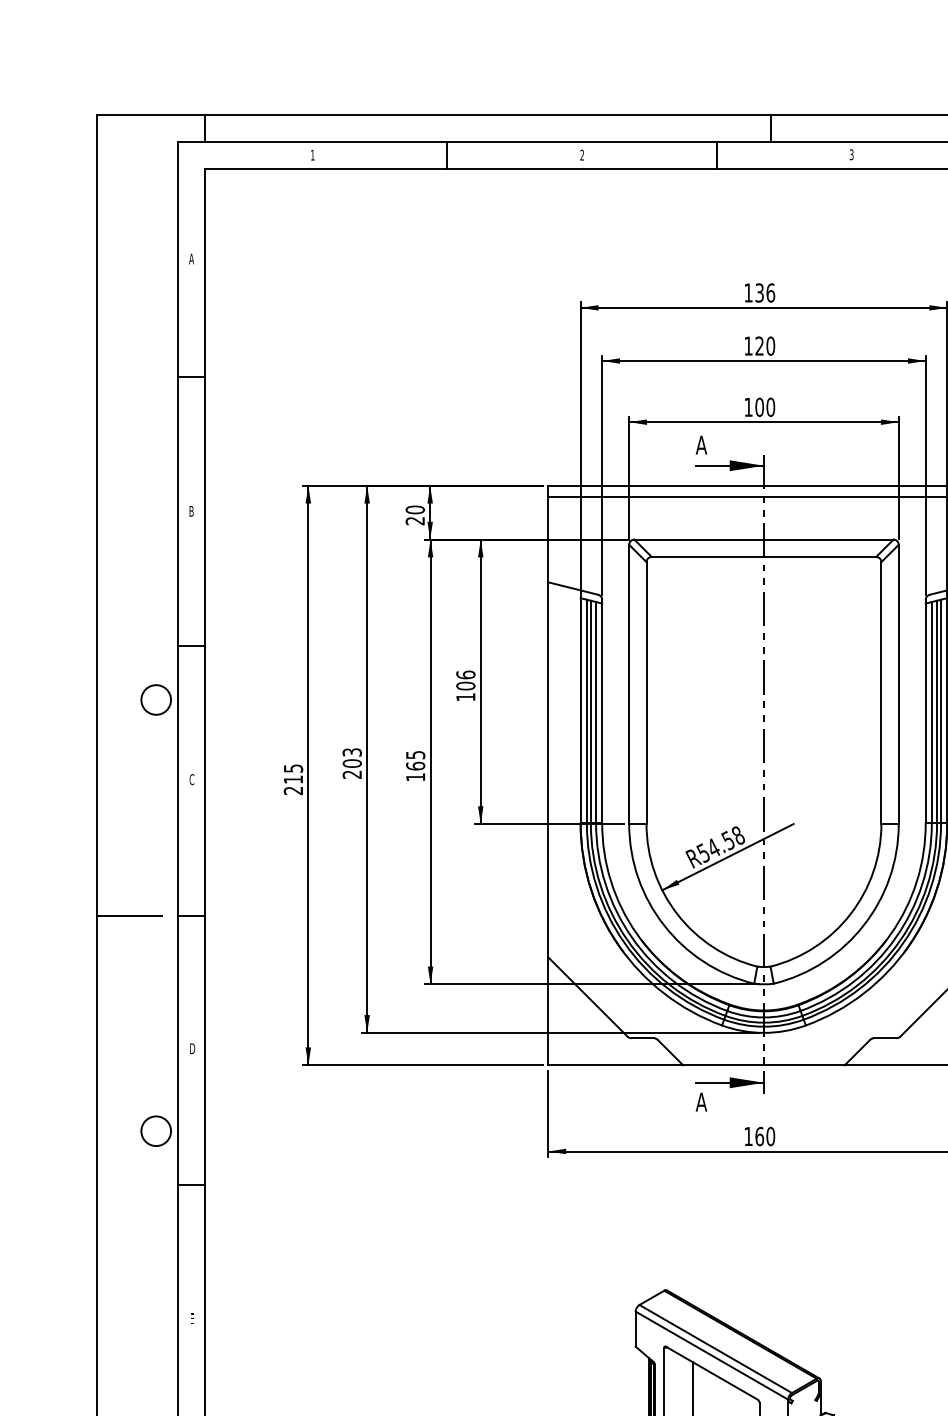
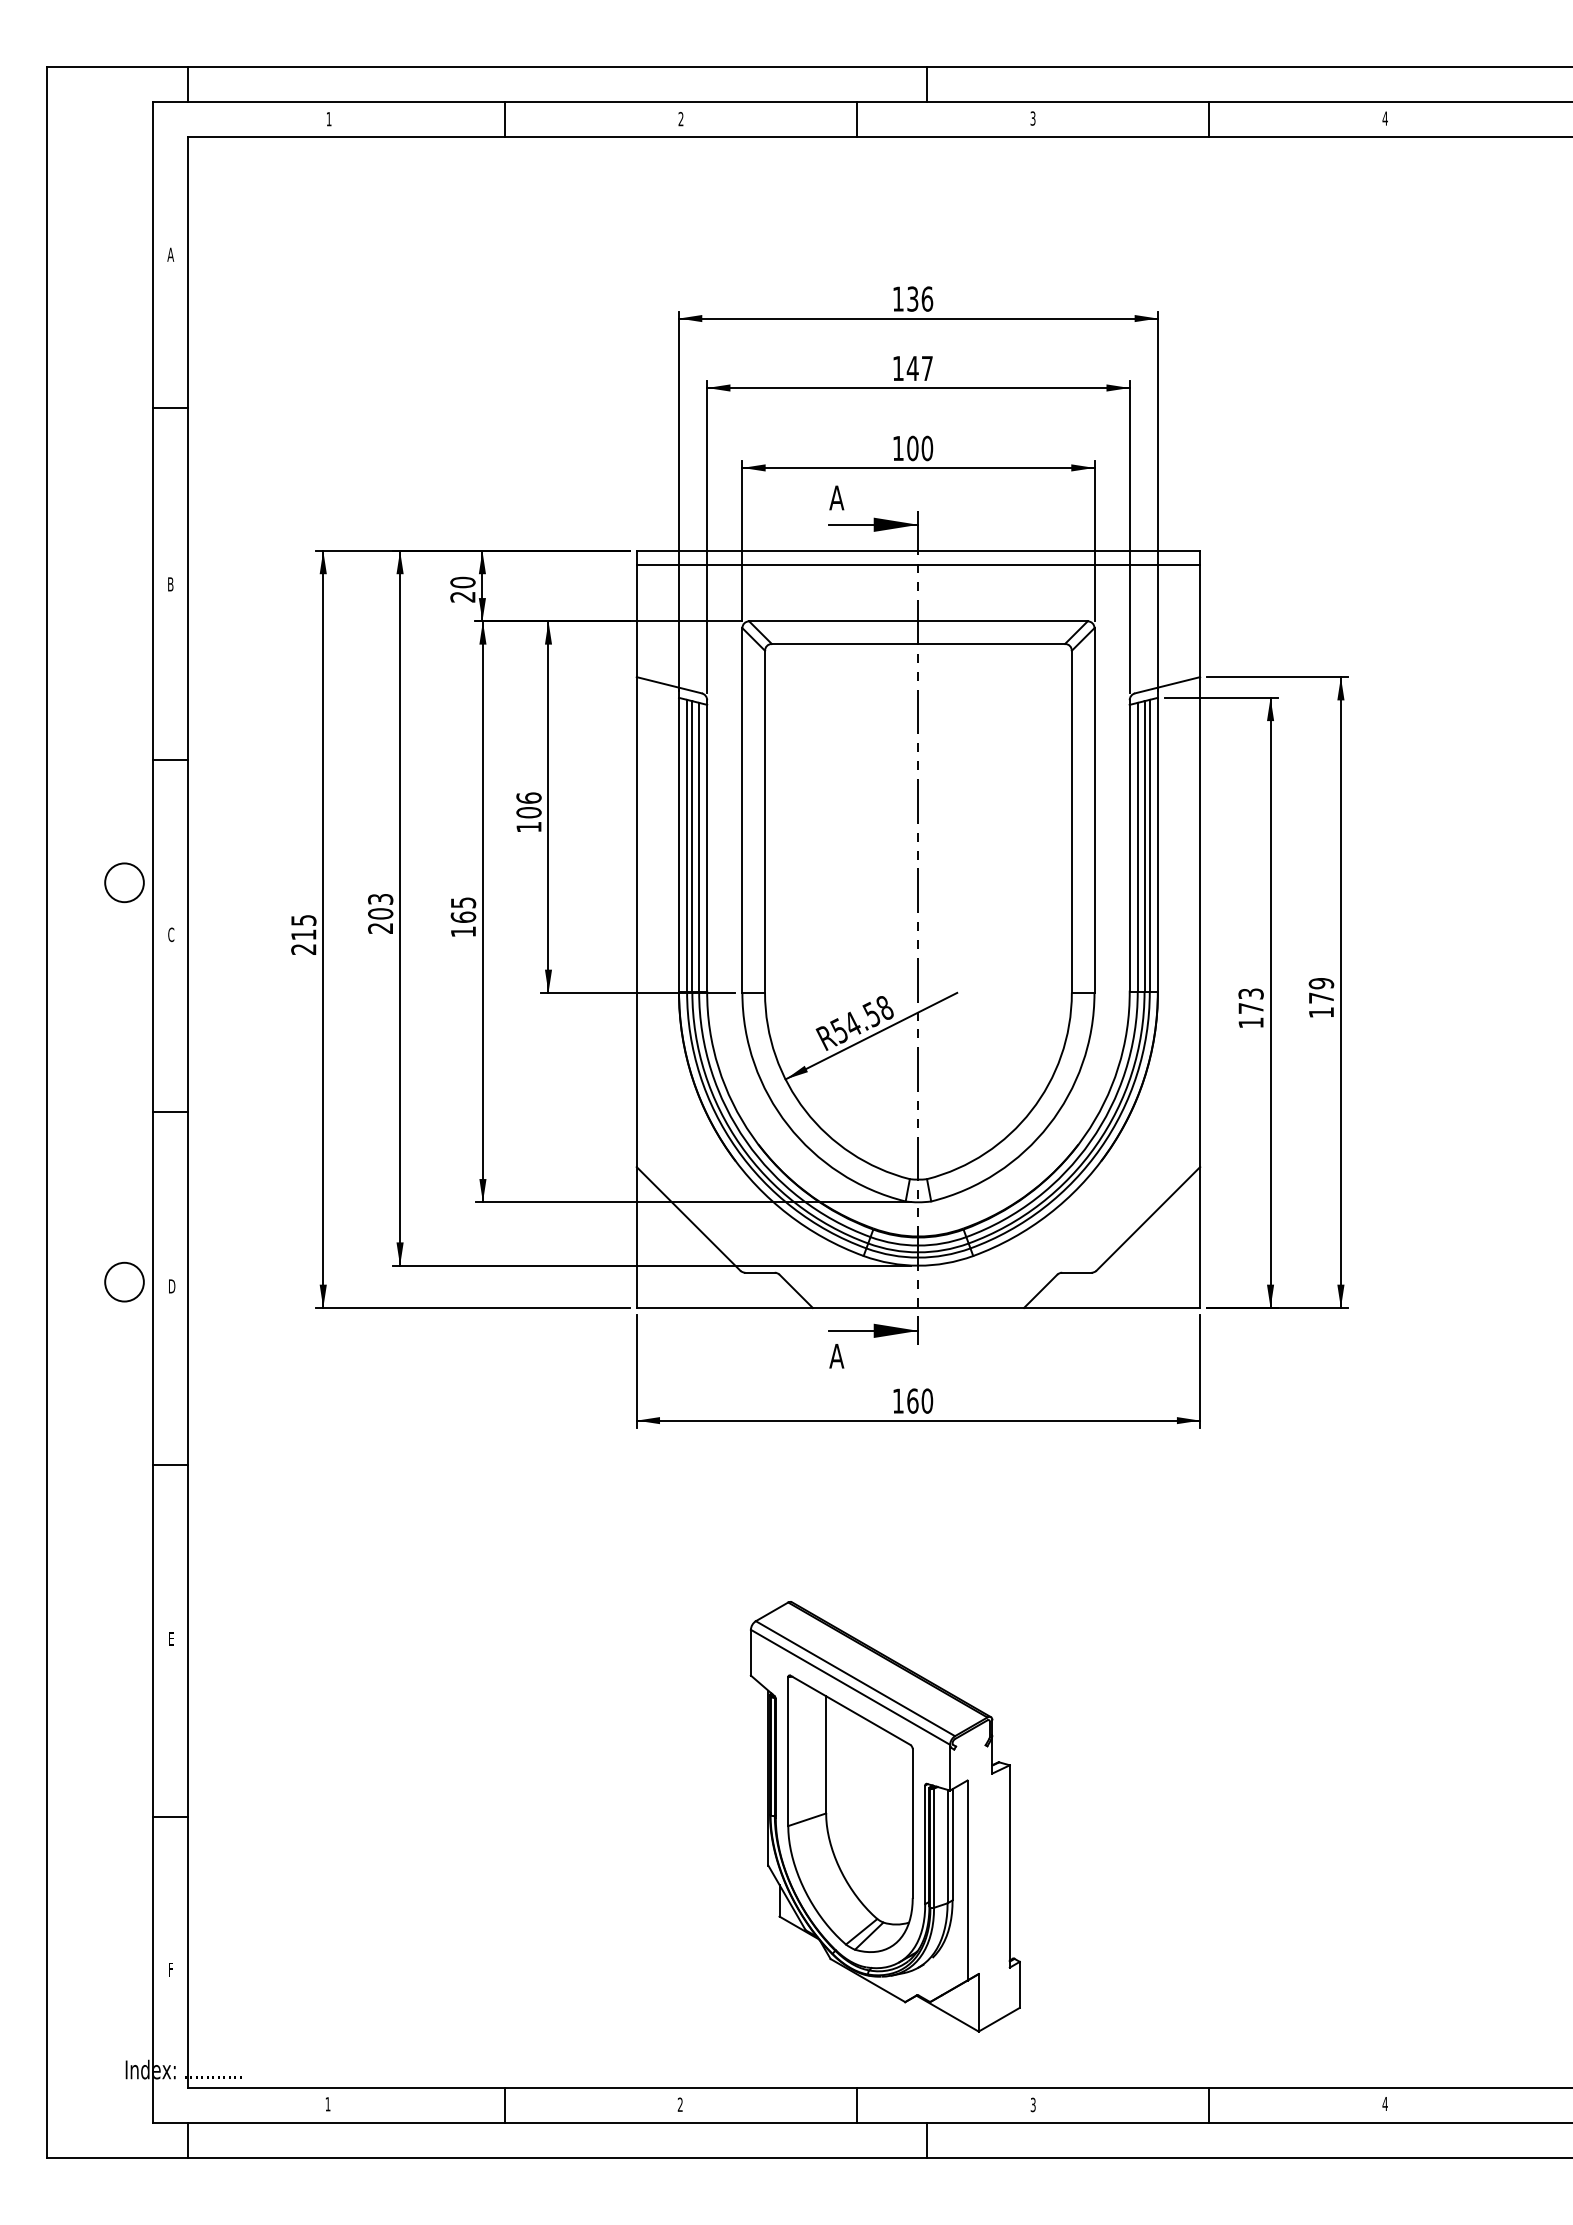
text: (764, 346) -> (919, 368), 120 -> 147
circle: (156, 699) -> (124, 882), moved
line: (129, 915) -> (89, 1112), removed
circle: (156, 1130) -> (124, 1281), moved

